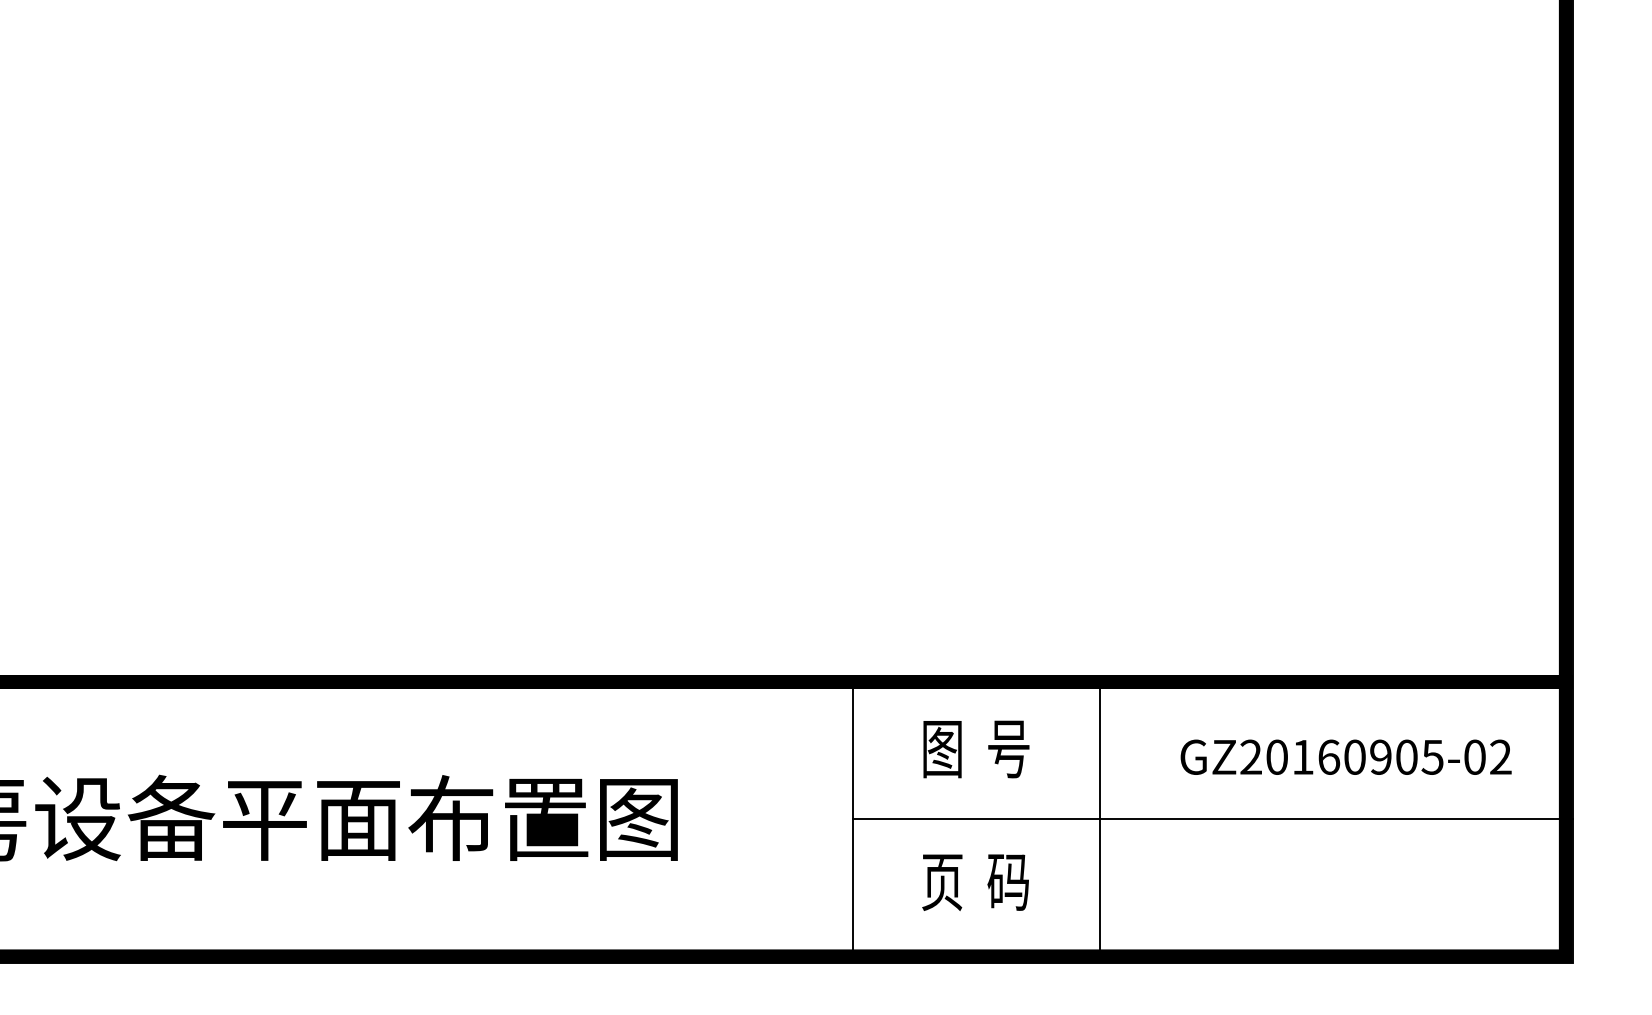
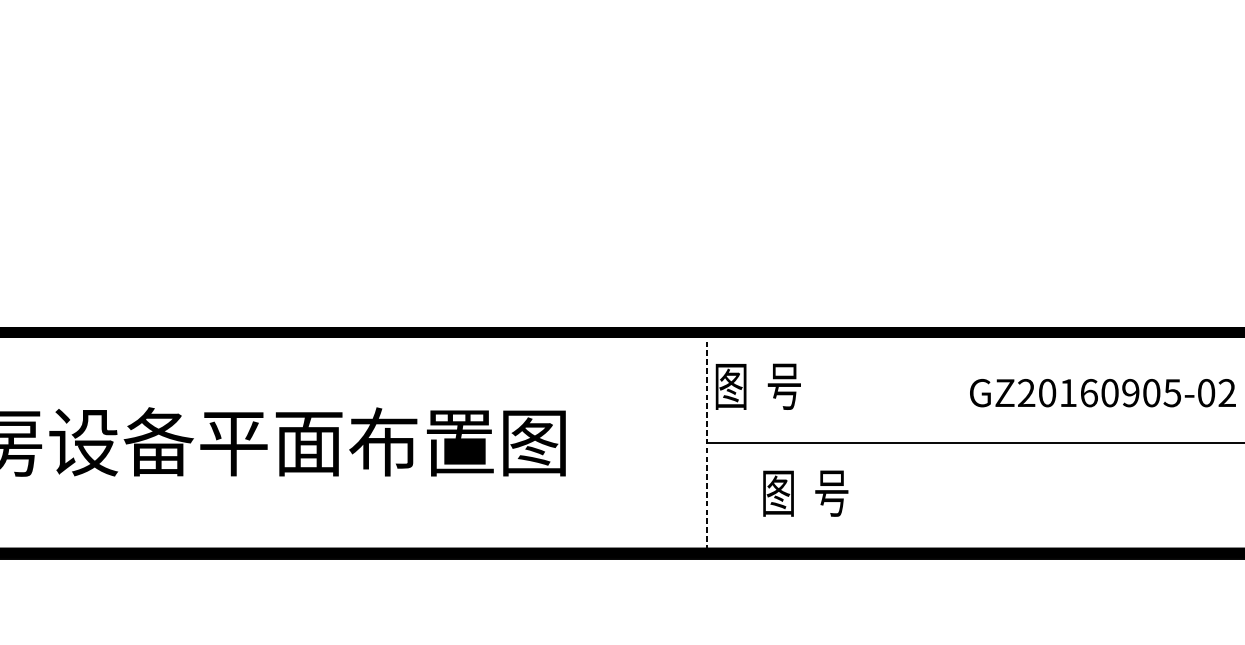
text: (976, 749) -> (758, 386), moved
line: (853, 819) -> (706, 443), solid -> dashed
line: (1099, 819) -> (904, 443), removed
text: (975, 882) -> (805, 493), 页  码 -> 图  号

